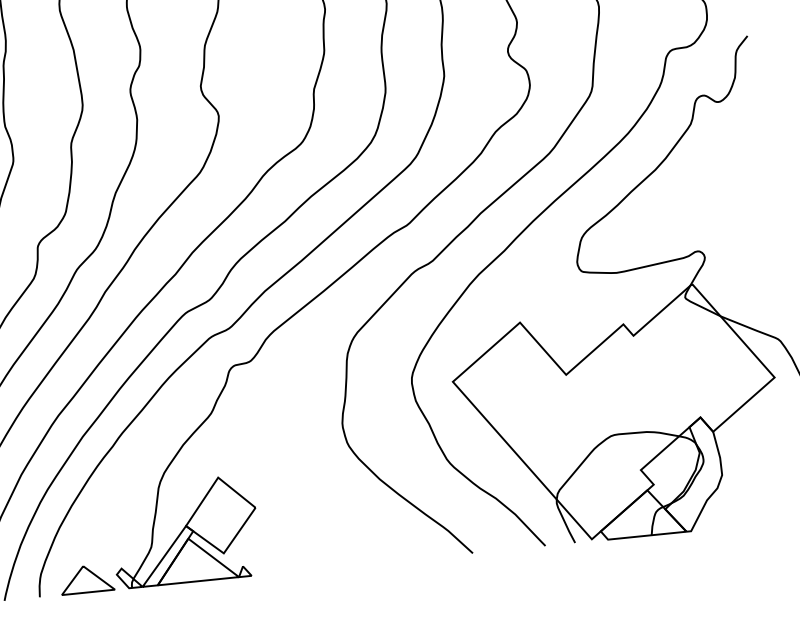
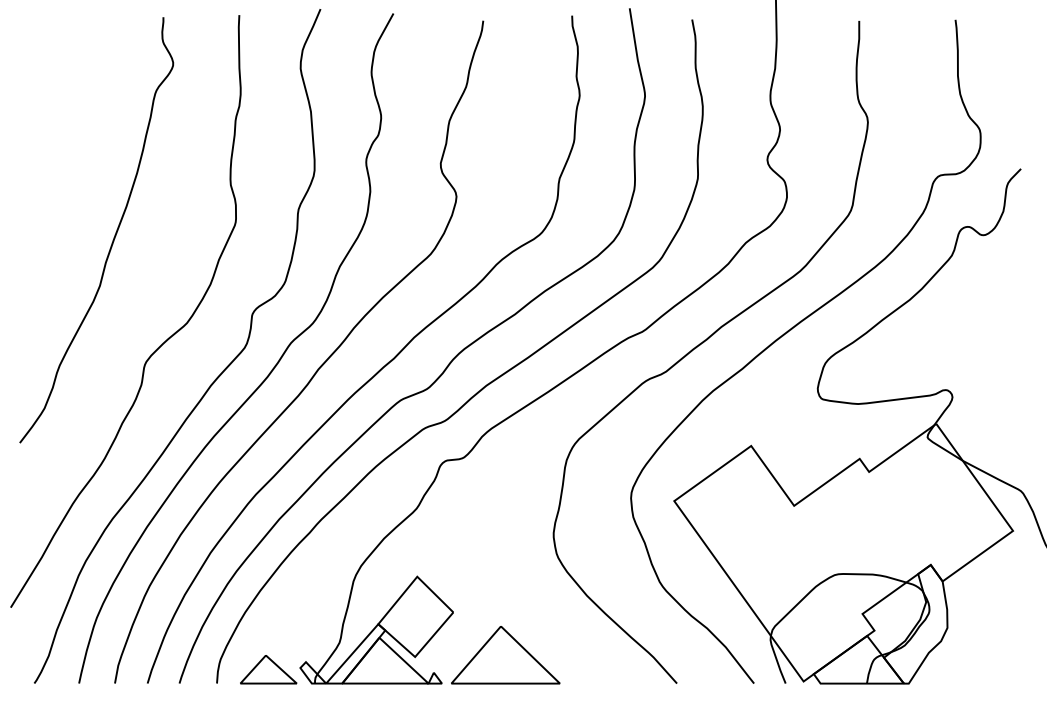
part: (308, 543) -> (505, 655), added

